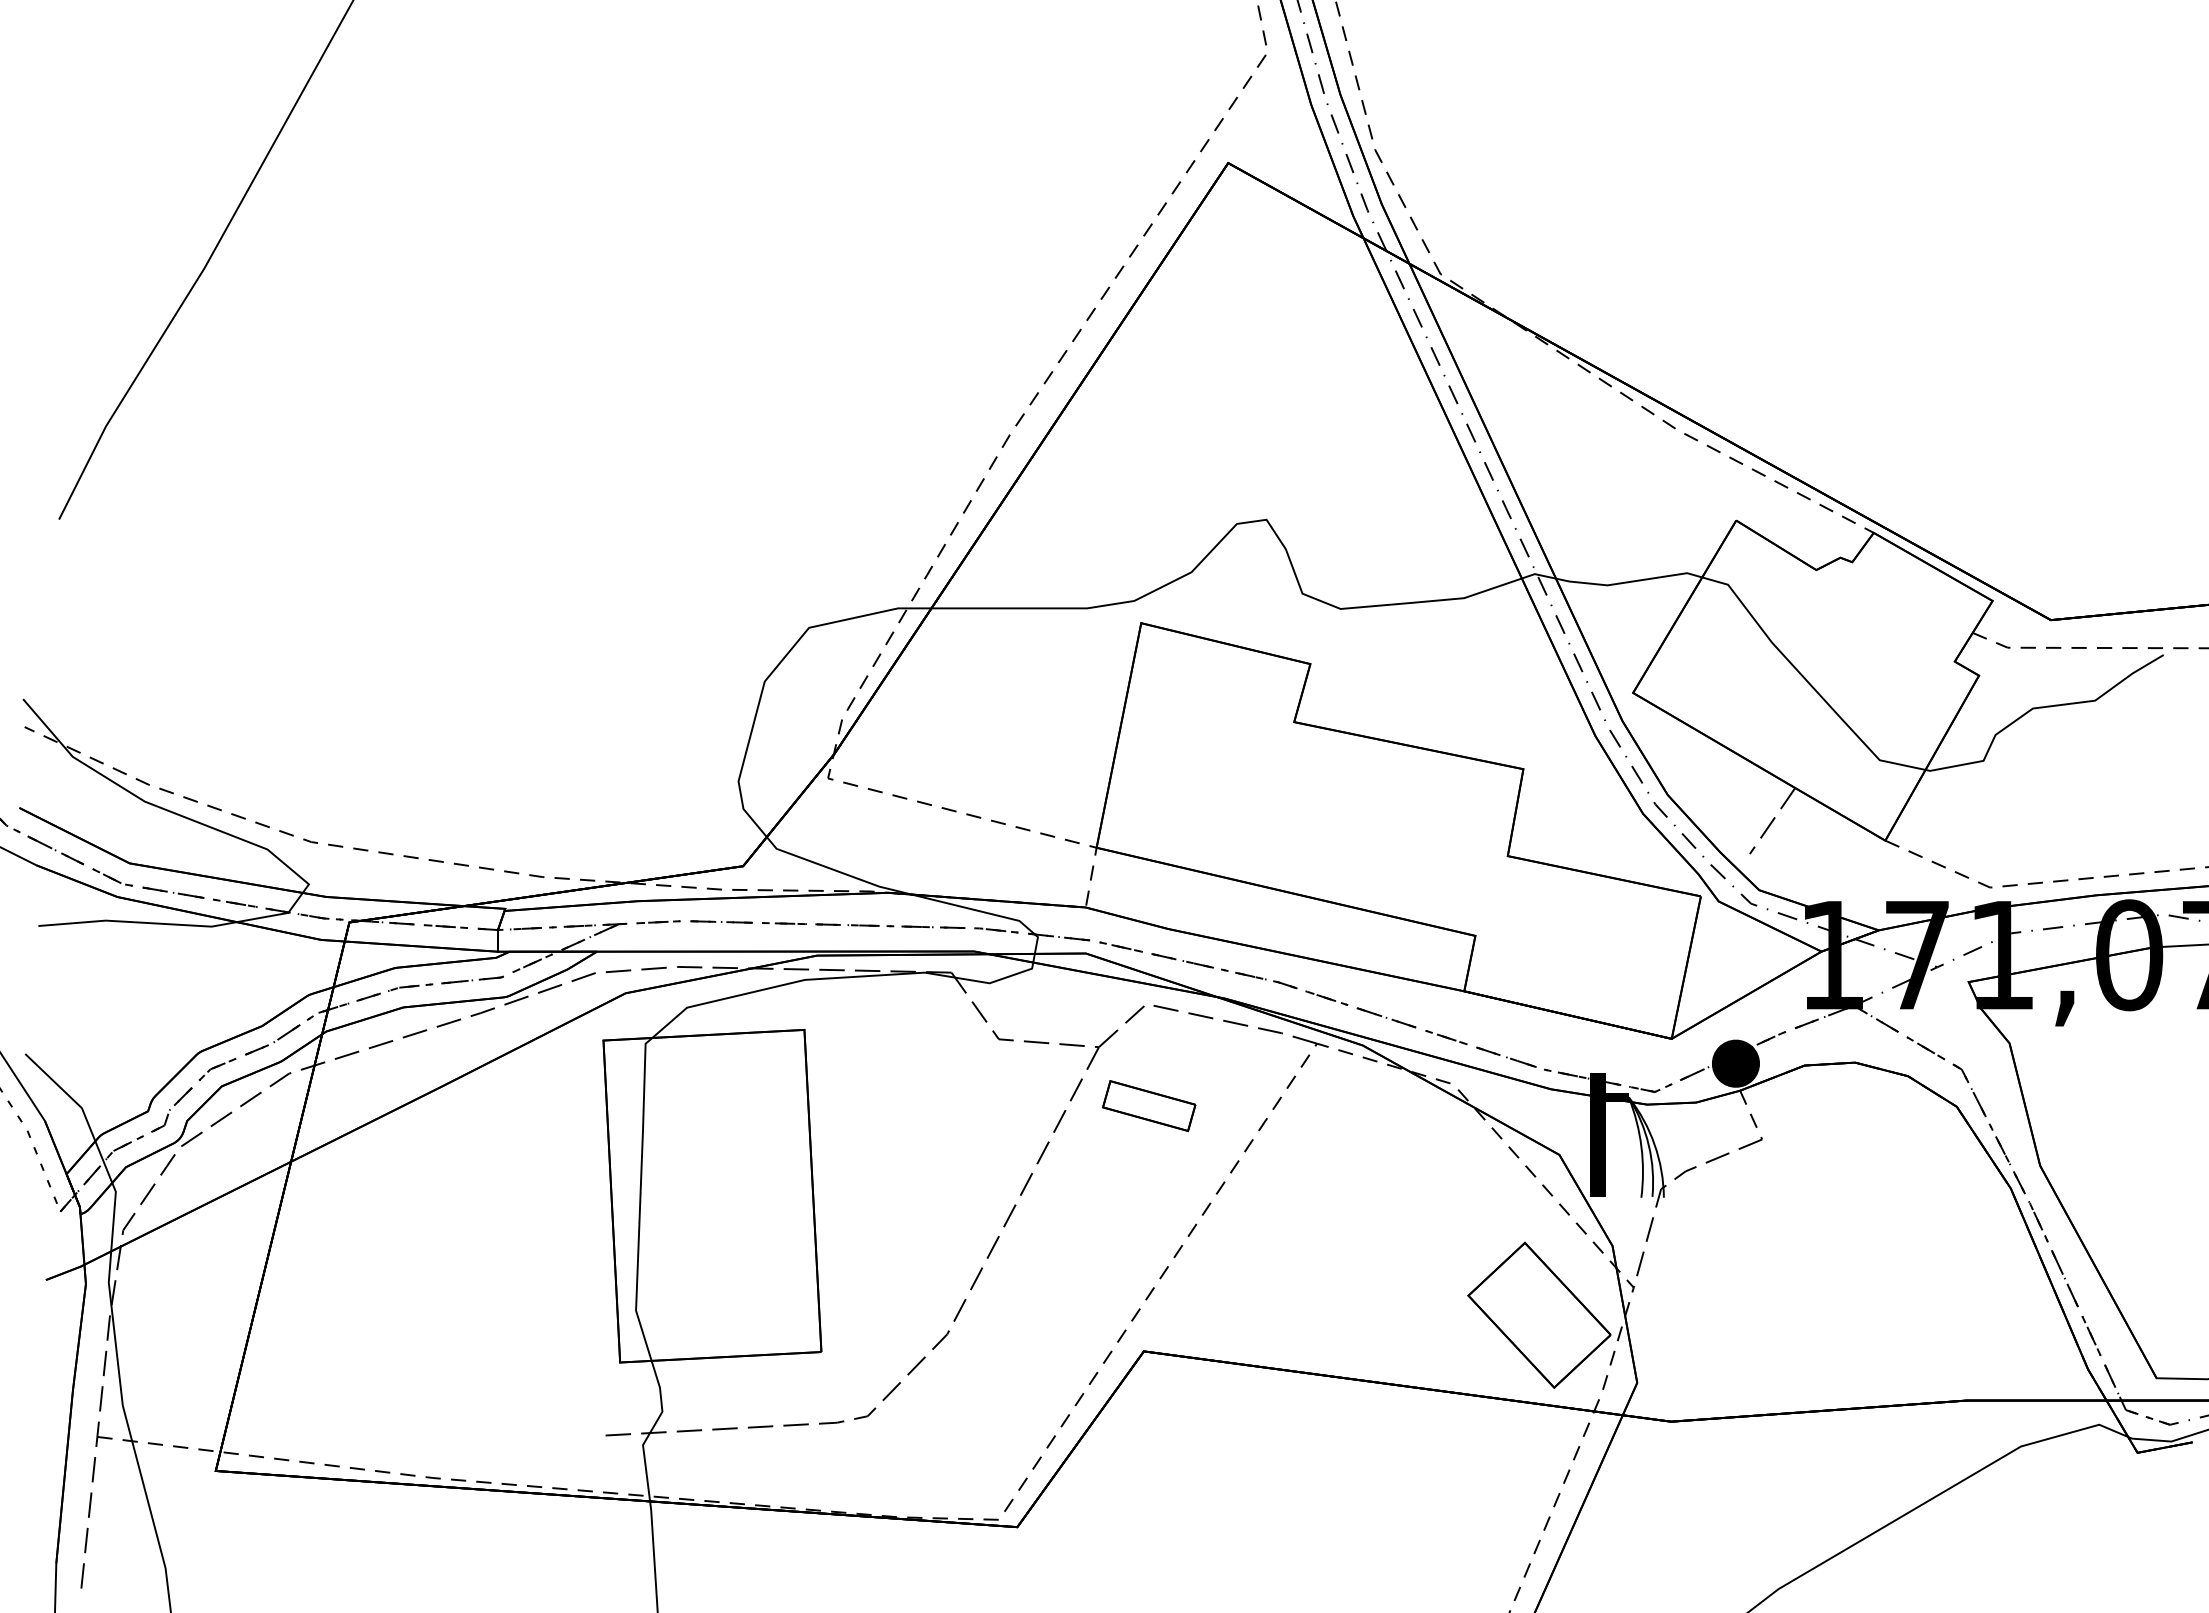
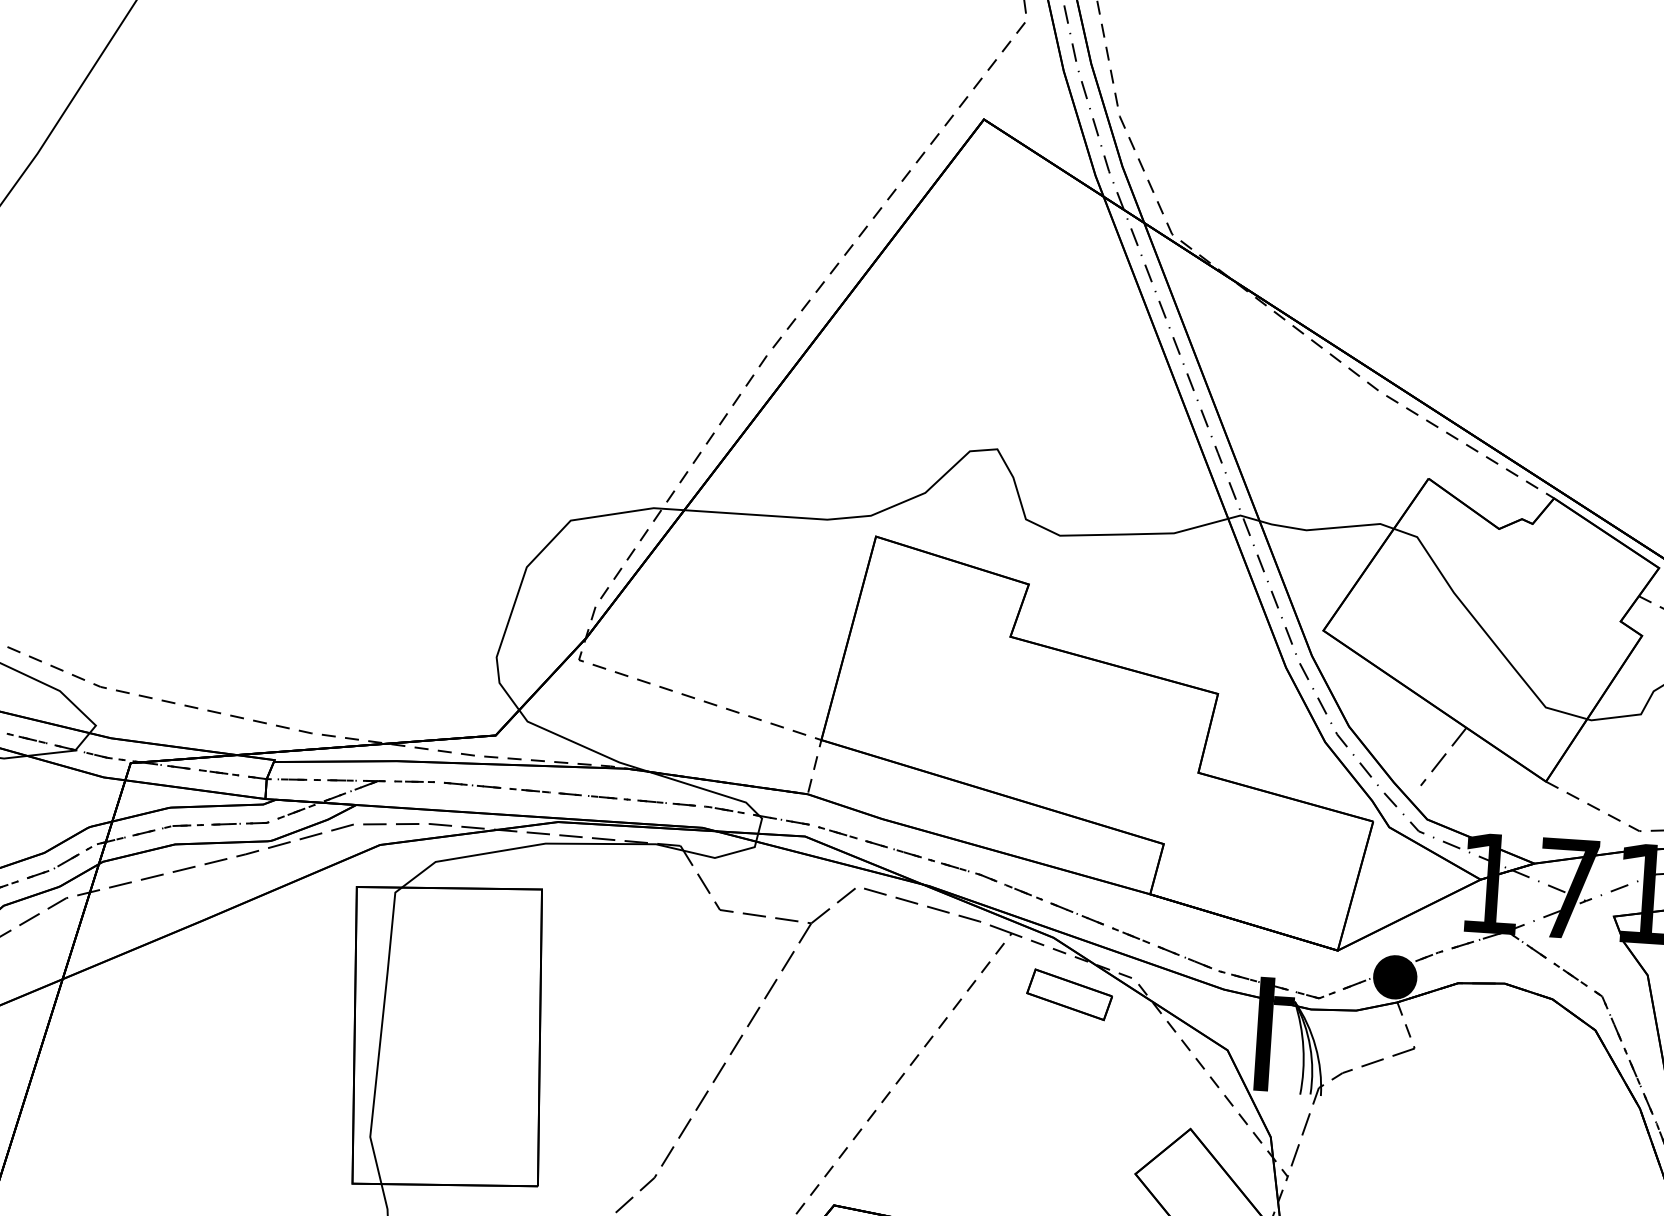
part: (1149, 1106) -> (1069, 995), moved

